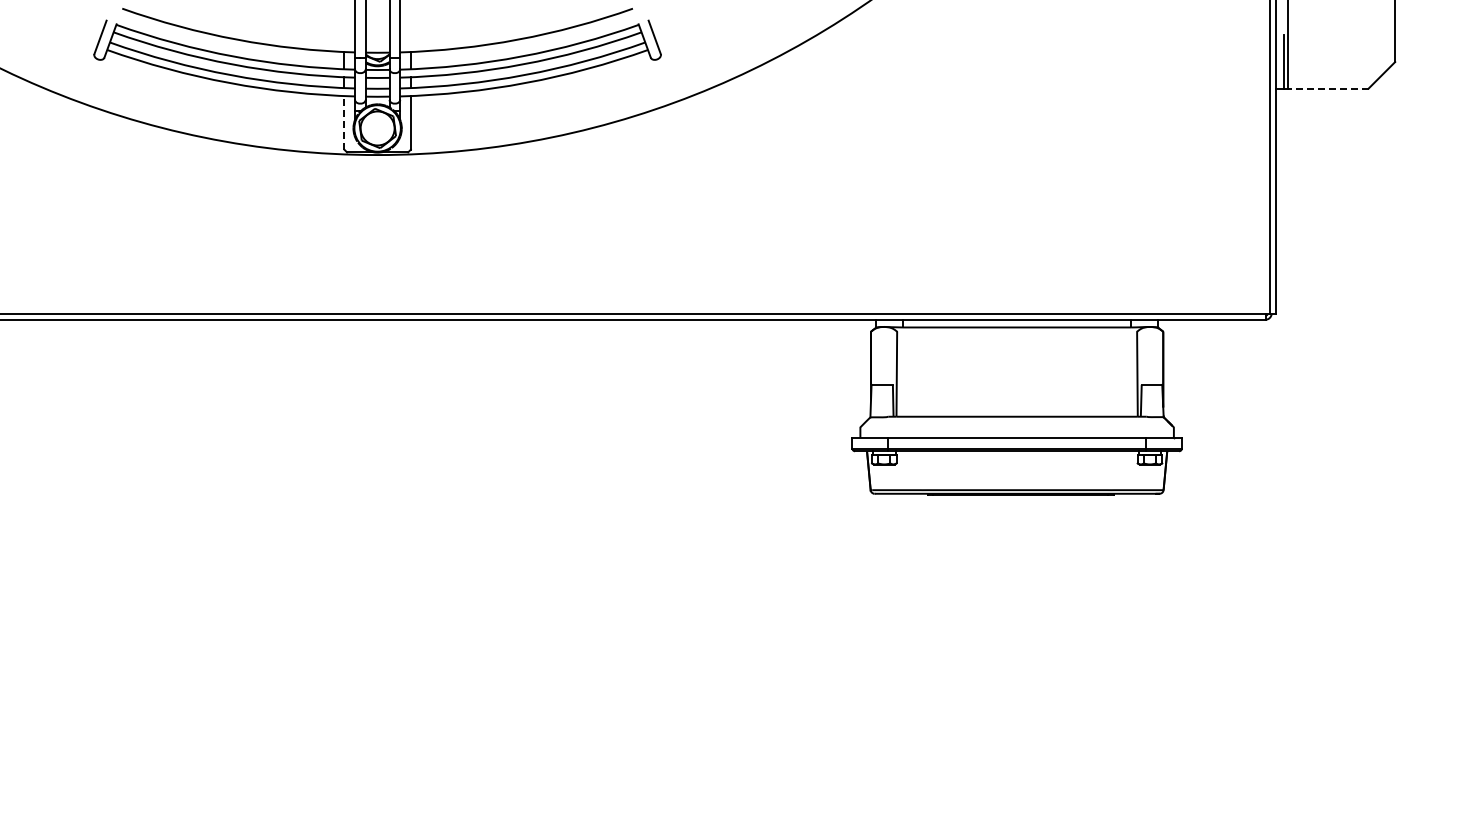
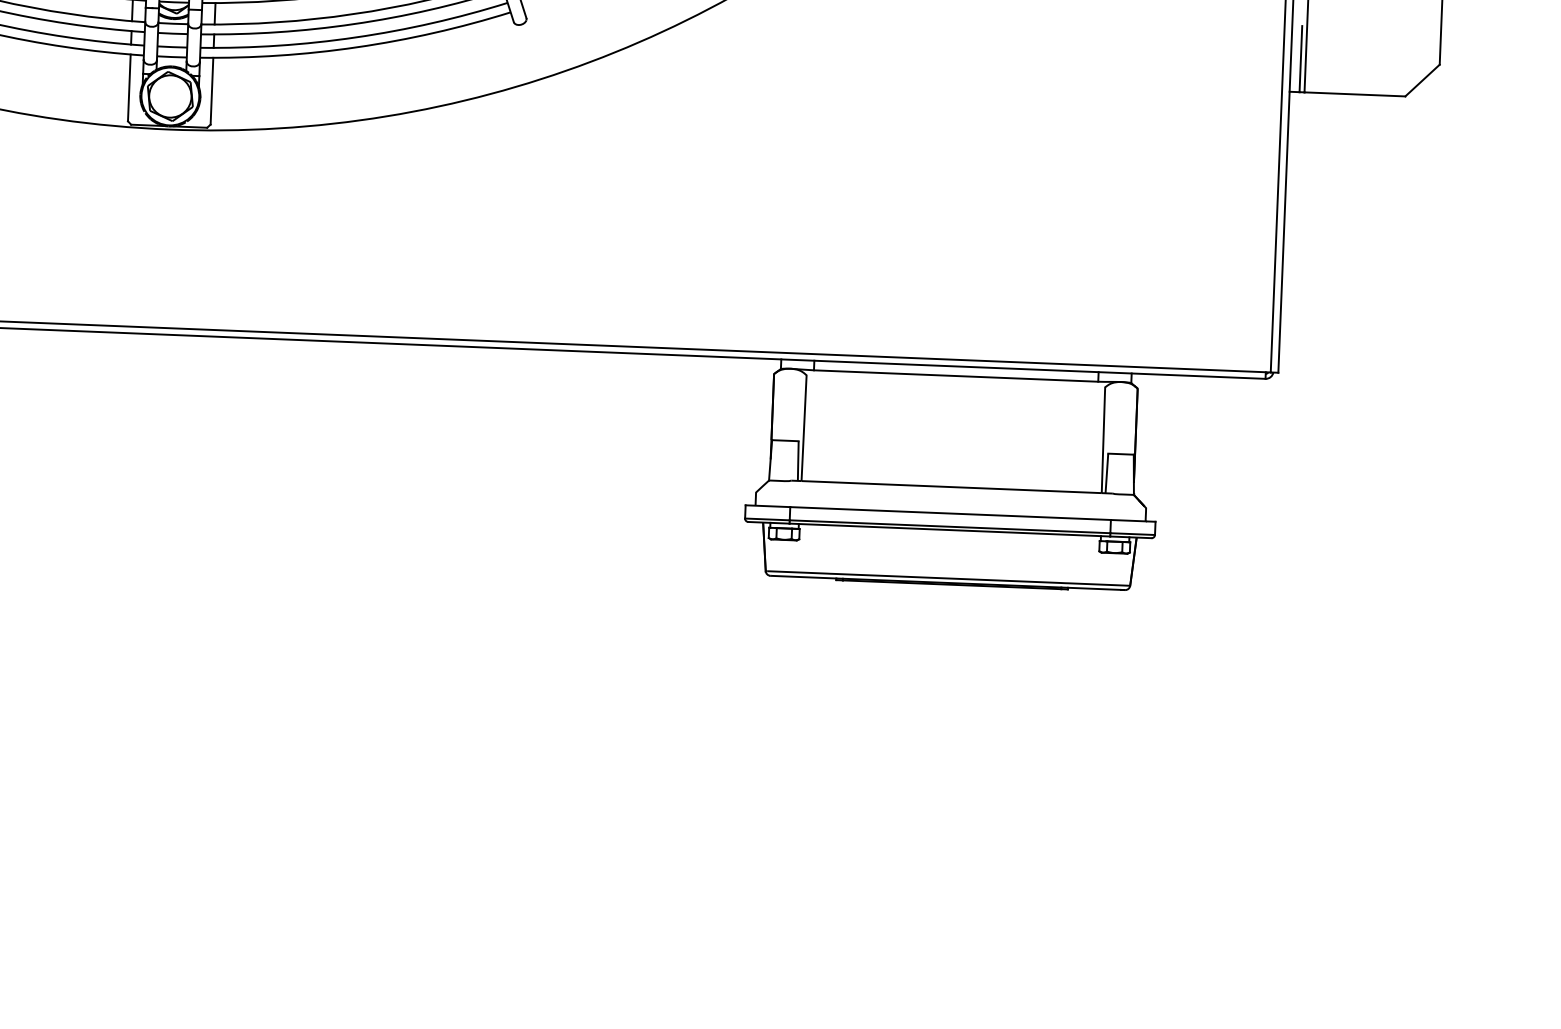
line: (1328, 88) -> (1355, 94), dashed -> solid
line: (344, 122) -> (129, 87), dashed -> solid

